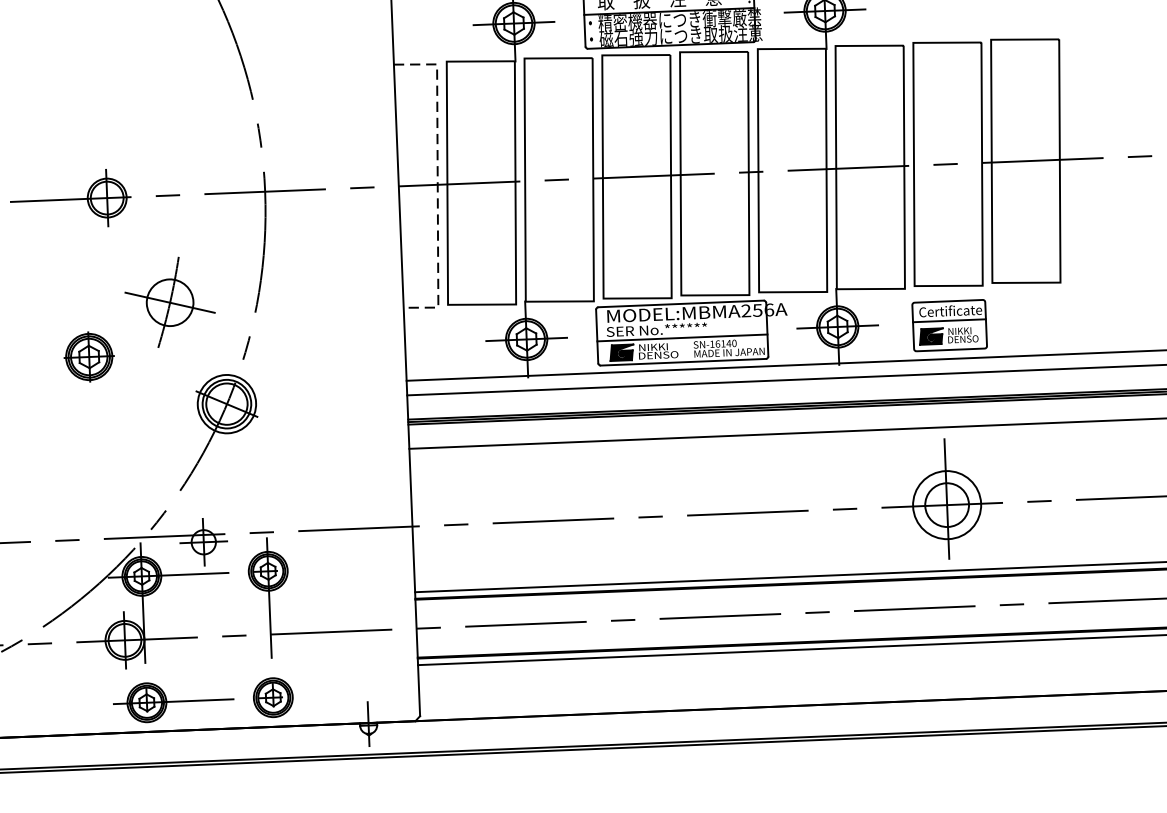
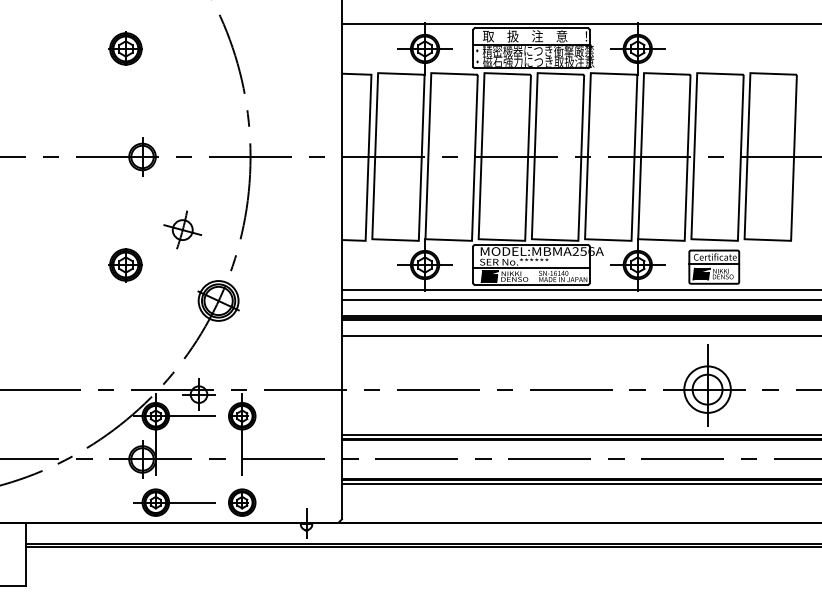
part: (75, 40) -> (125, 48), added
line: (437, 182) -> (368, 155), dashed -> solid
part: (169, 301) -> (182, 229), size x0.62

